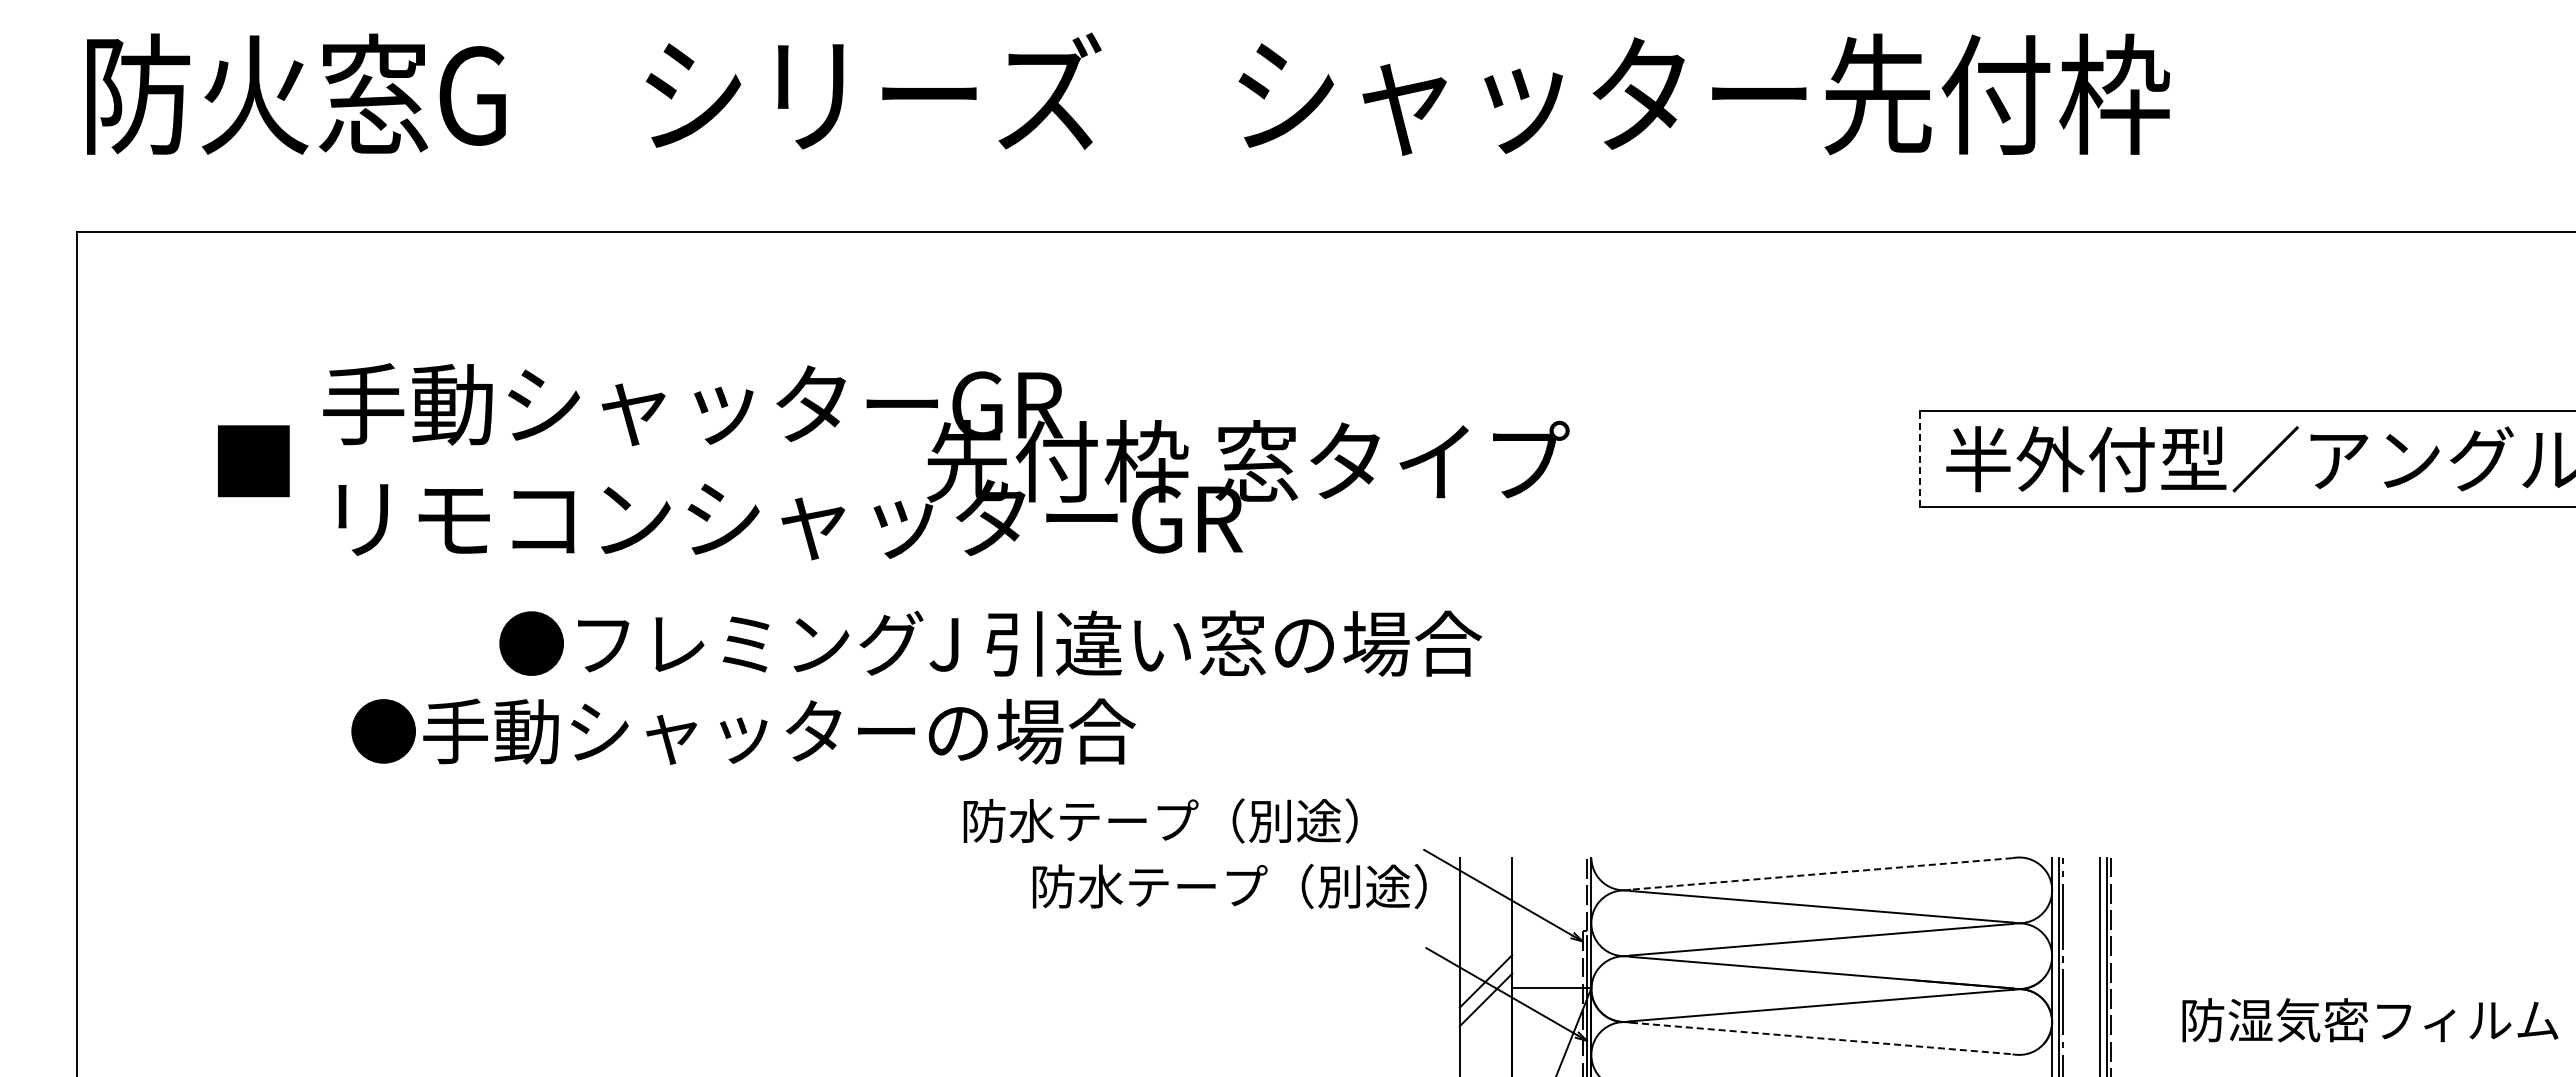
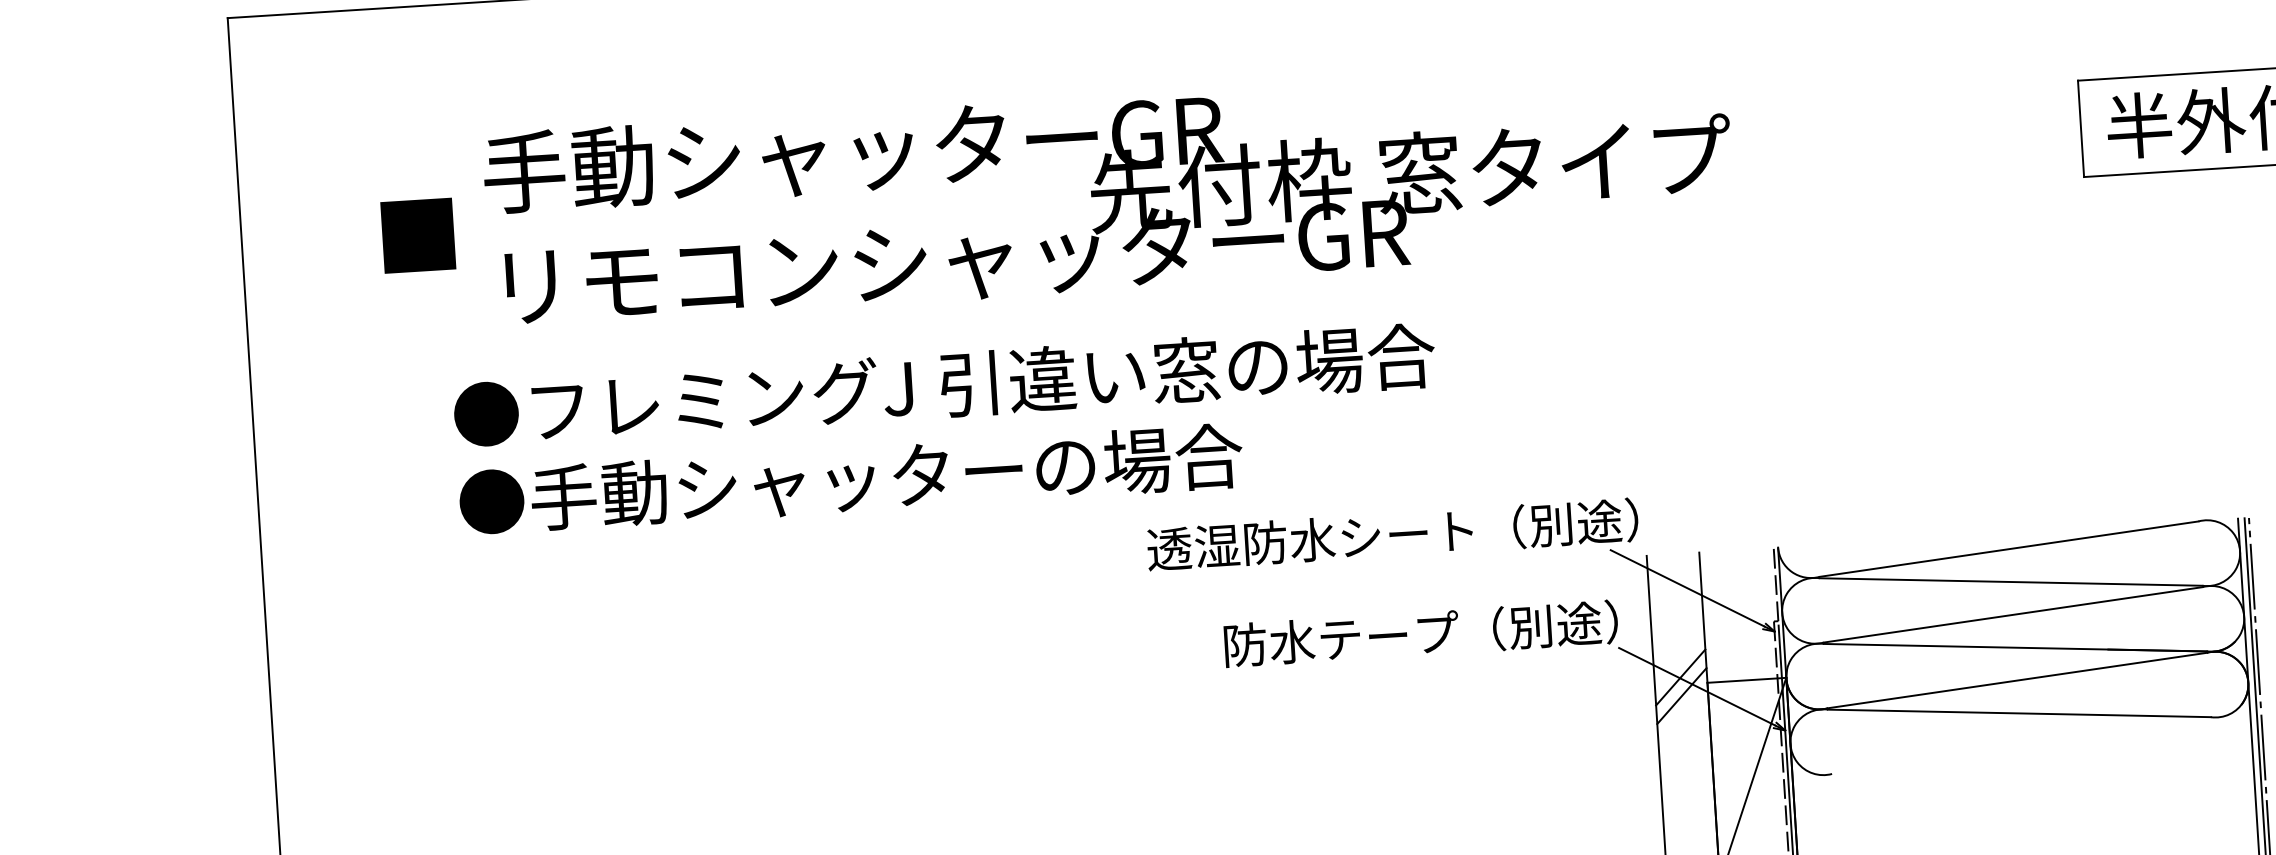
line: (1919, 458) -> (2080, 128), dashed -> solid
text: (990, 643) -> (944, 385), moved
text: (743, 731) -> (851, 479), moved
text: (1207, 820) -> (1392, 534), 防水テープ（別途） -> 透湿防水シート（別途）
line: (1821, 873) -> (2008, 548), dashed -> solid
text: (1229, 886) -> (1420, 633), moved
line: (1822, 1038) -> (2020, 713), dashed -> solid

